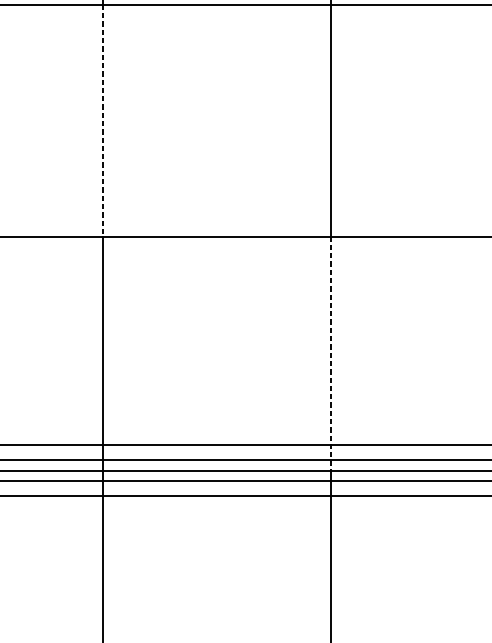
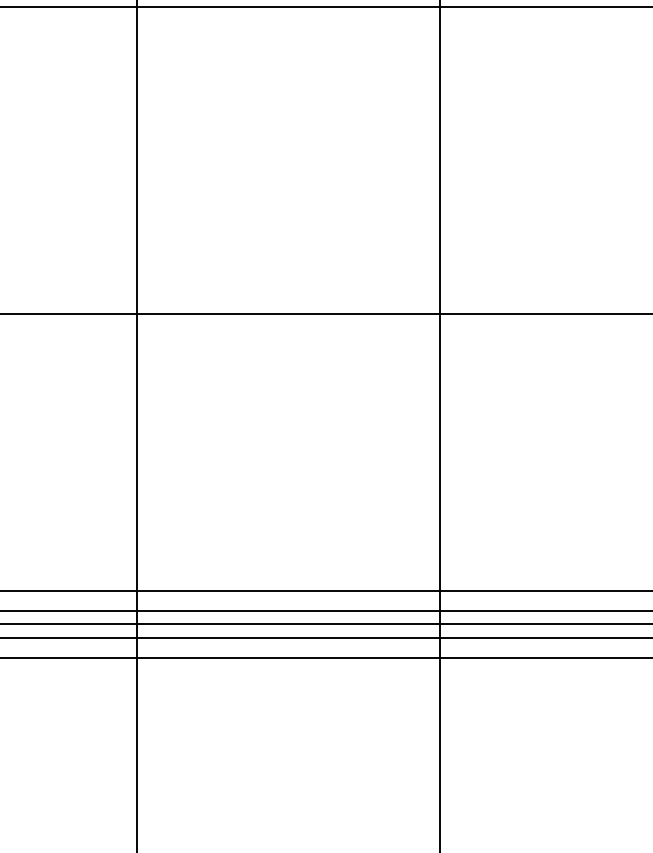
line: (102, 120) -> (136, 160), dashed -> solid
line: (331, 353) -> (439, 469), dashed -> solid

